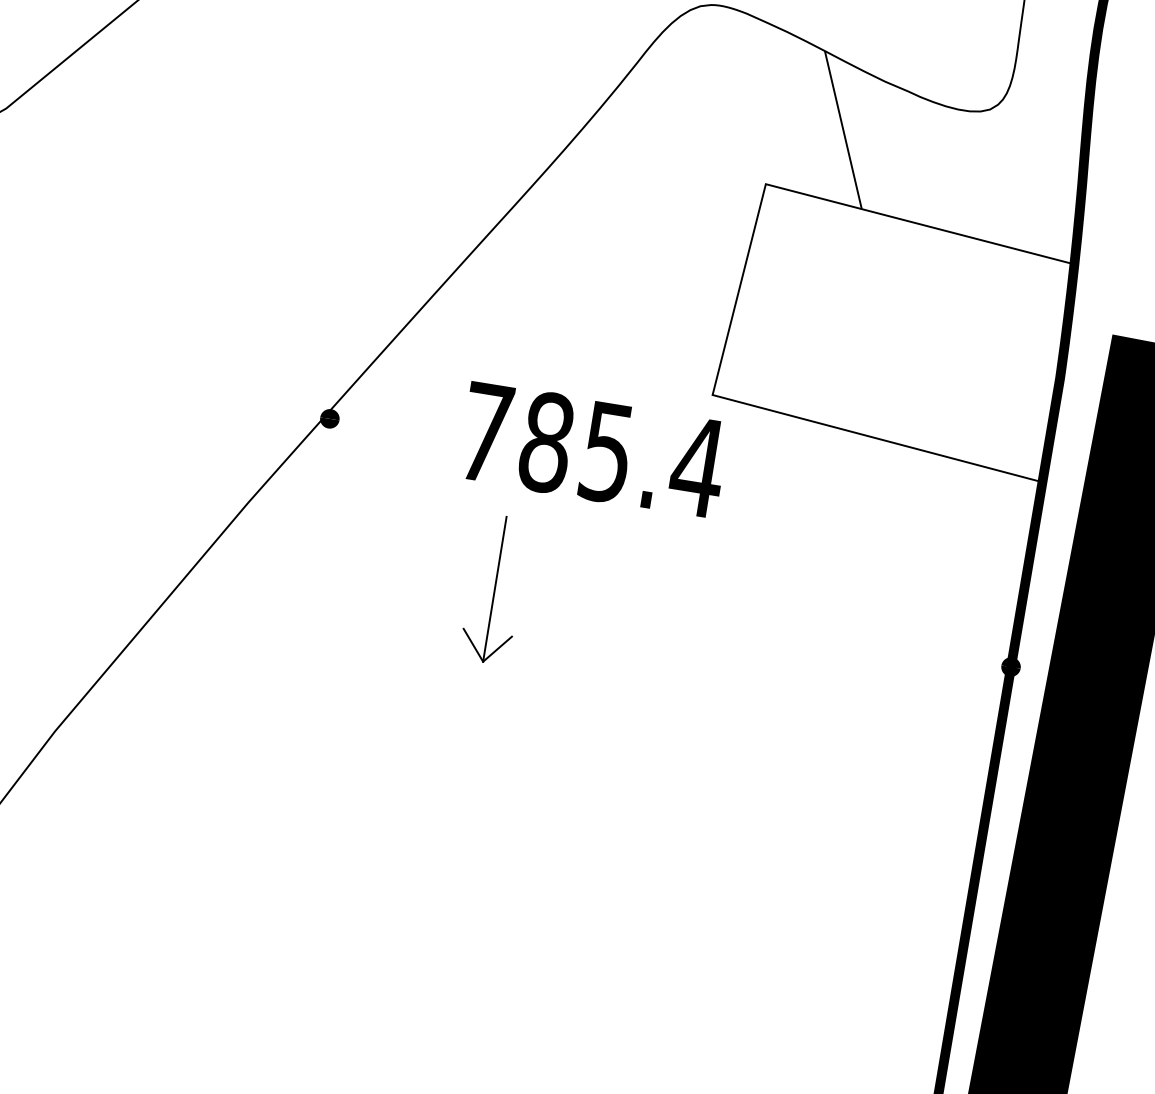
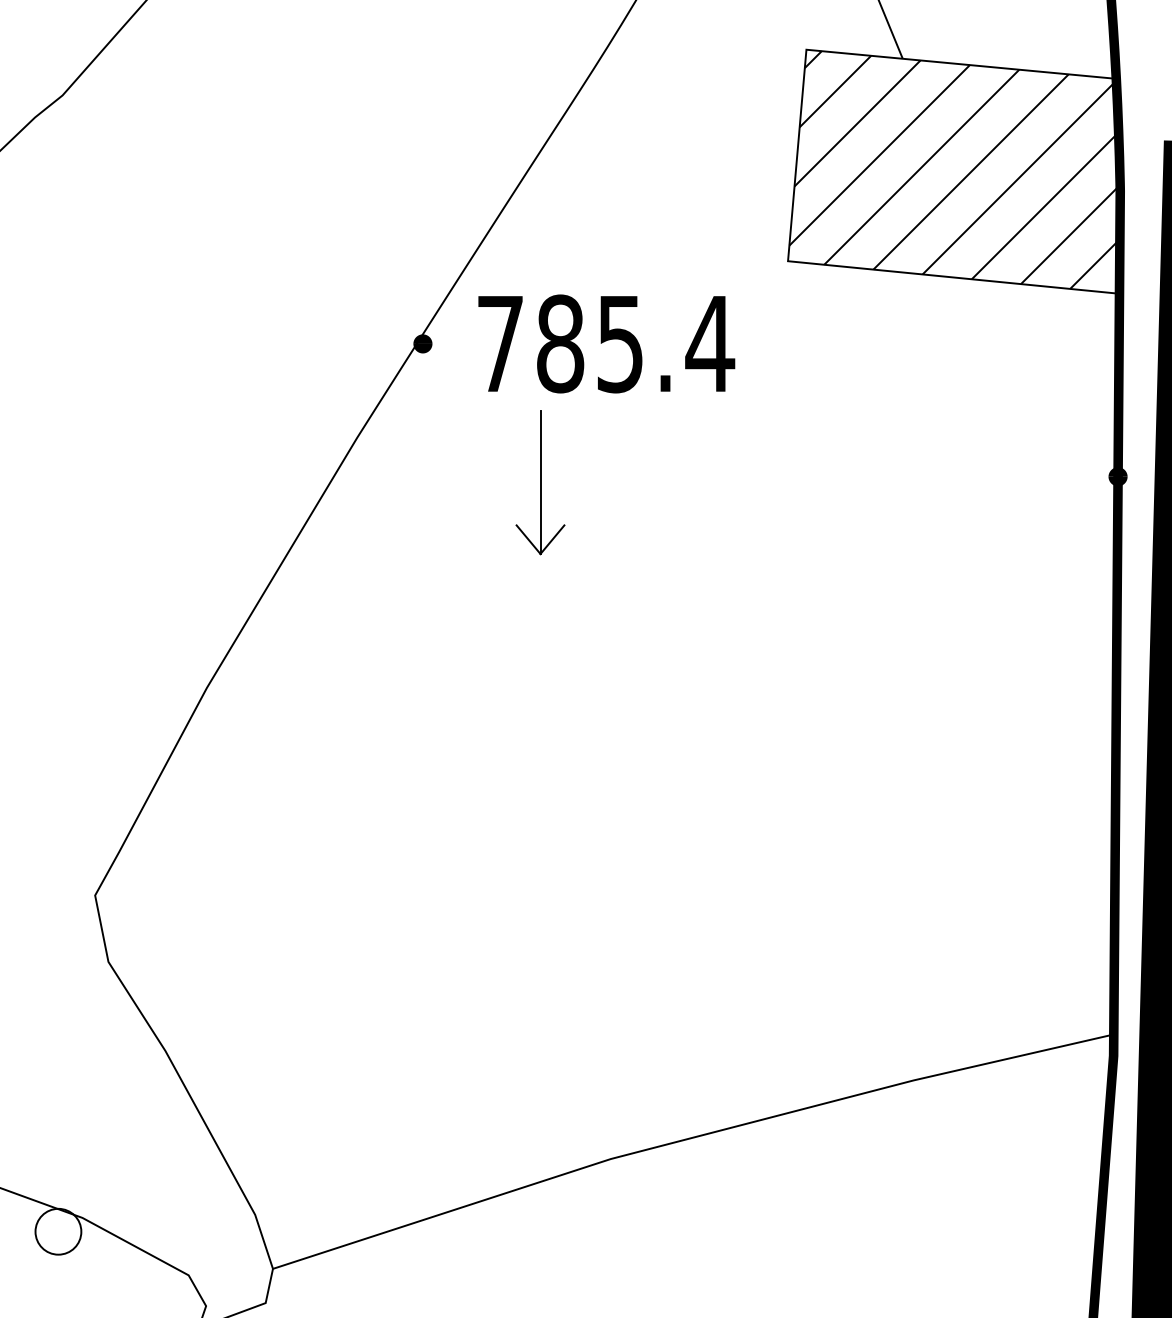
hatch: (894, 329) -> (953, 169), added
text: (593, 449) -> (606, 343), moved
part: (494, 589) -> (540, 482), moved

